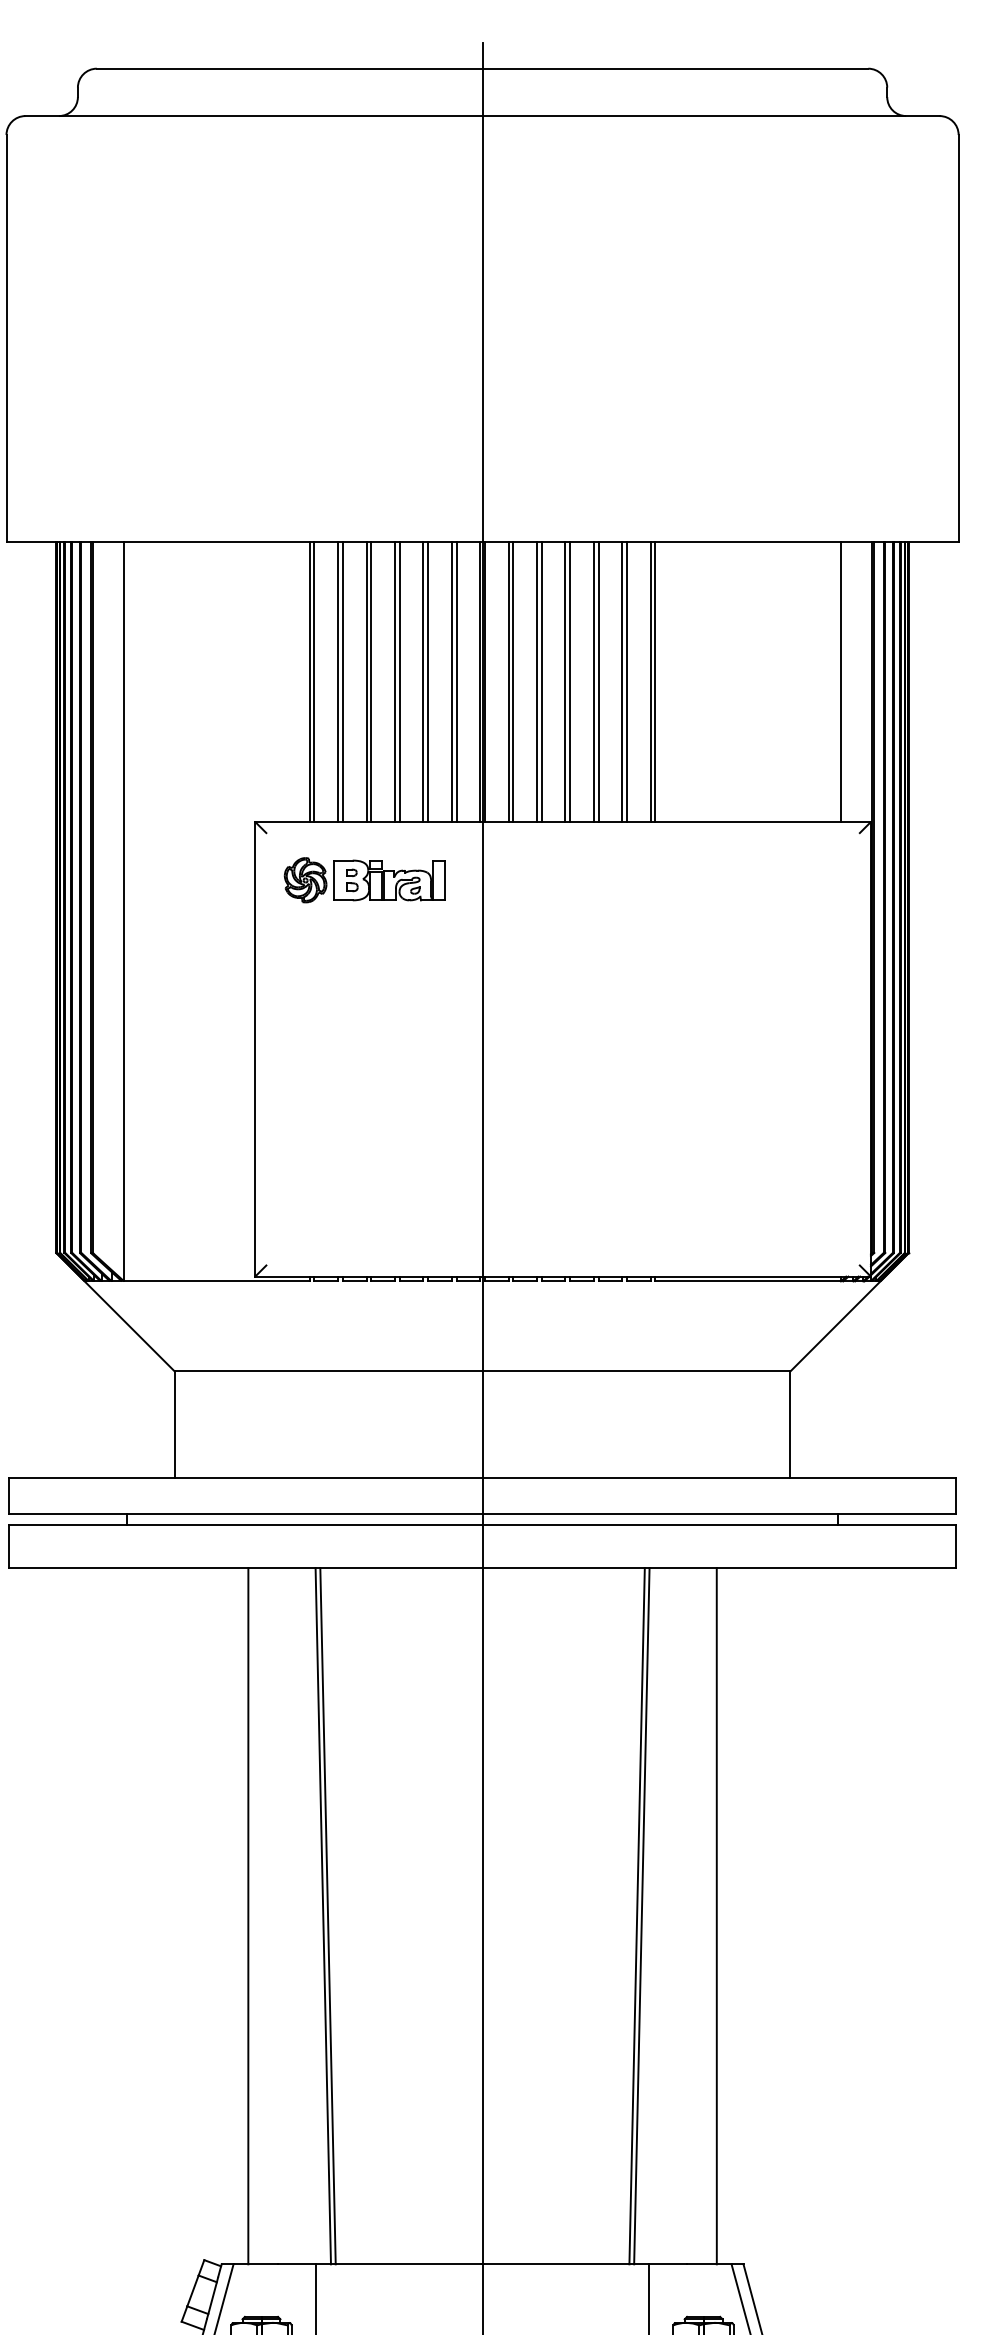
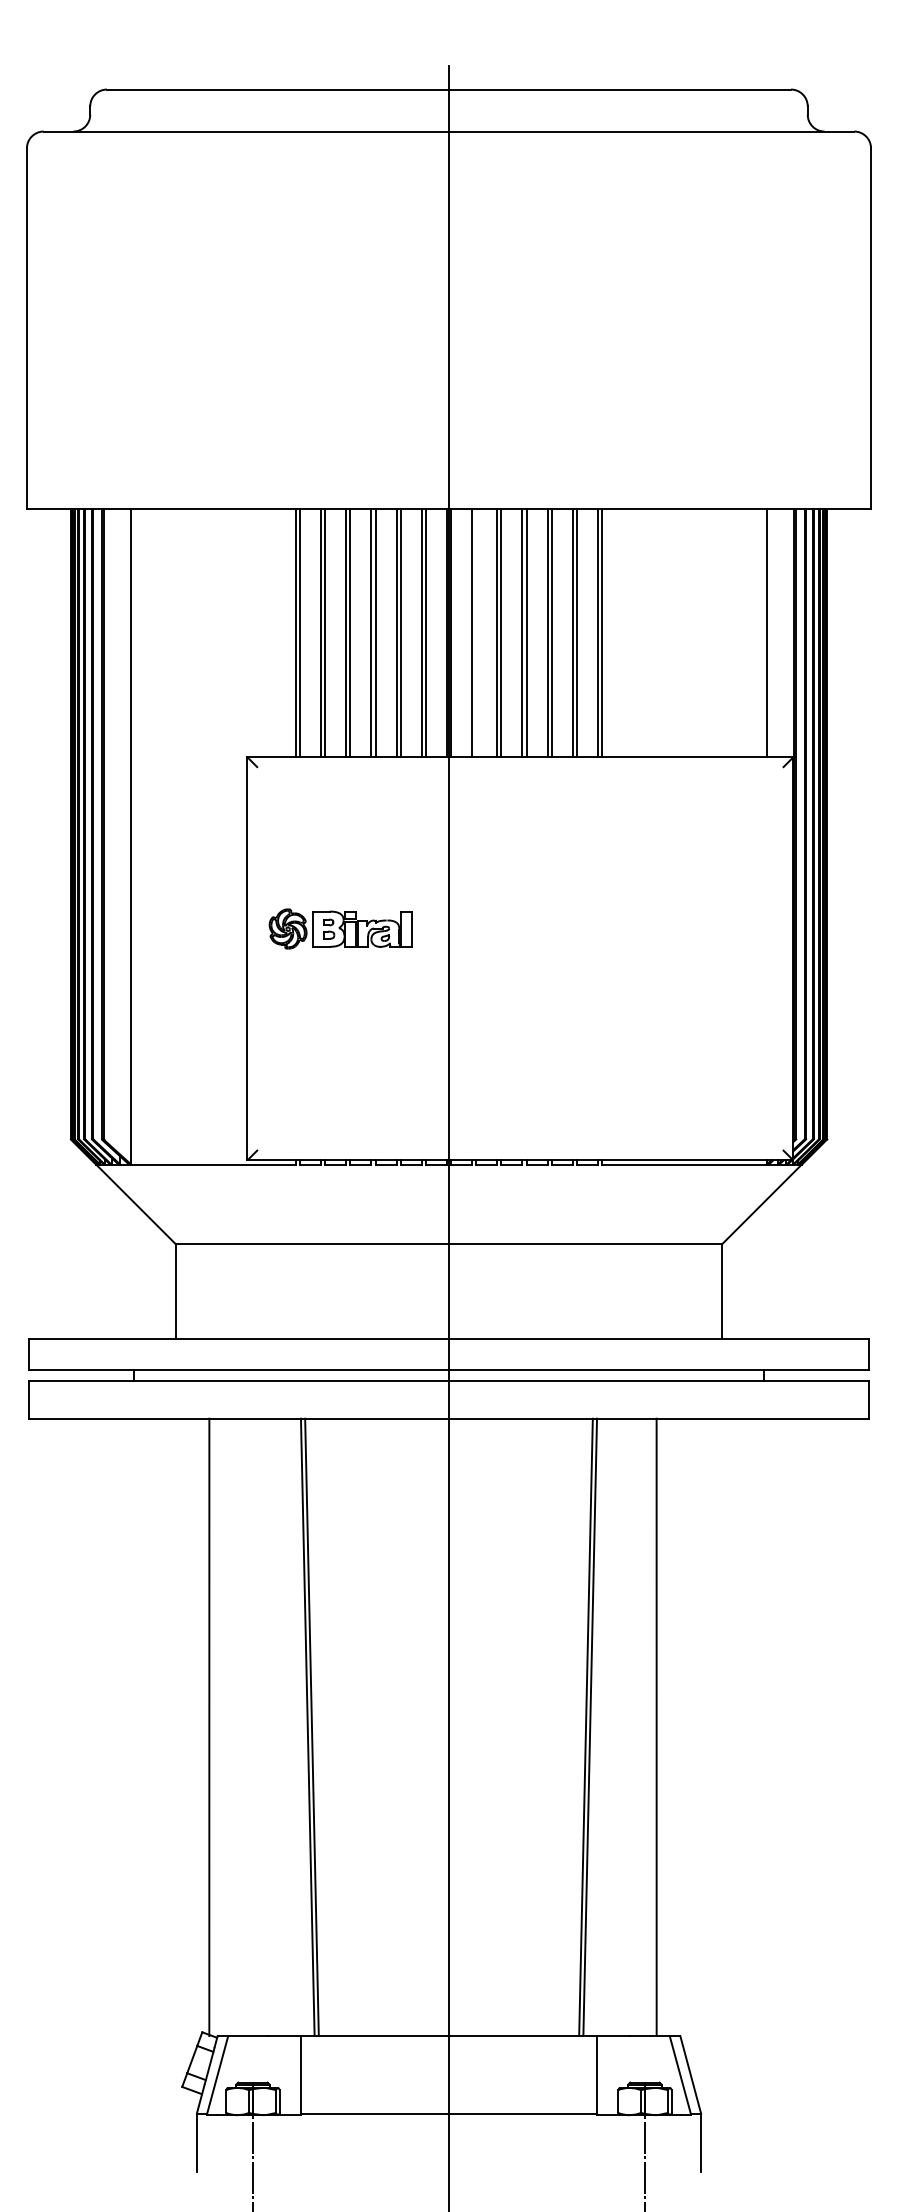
line: (513, 682) -> (476, 633), removed
part: (364, 879) -> (340, 928), moved
line: (248, 1916) -> (209, 1727), moved

